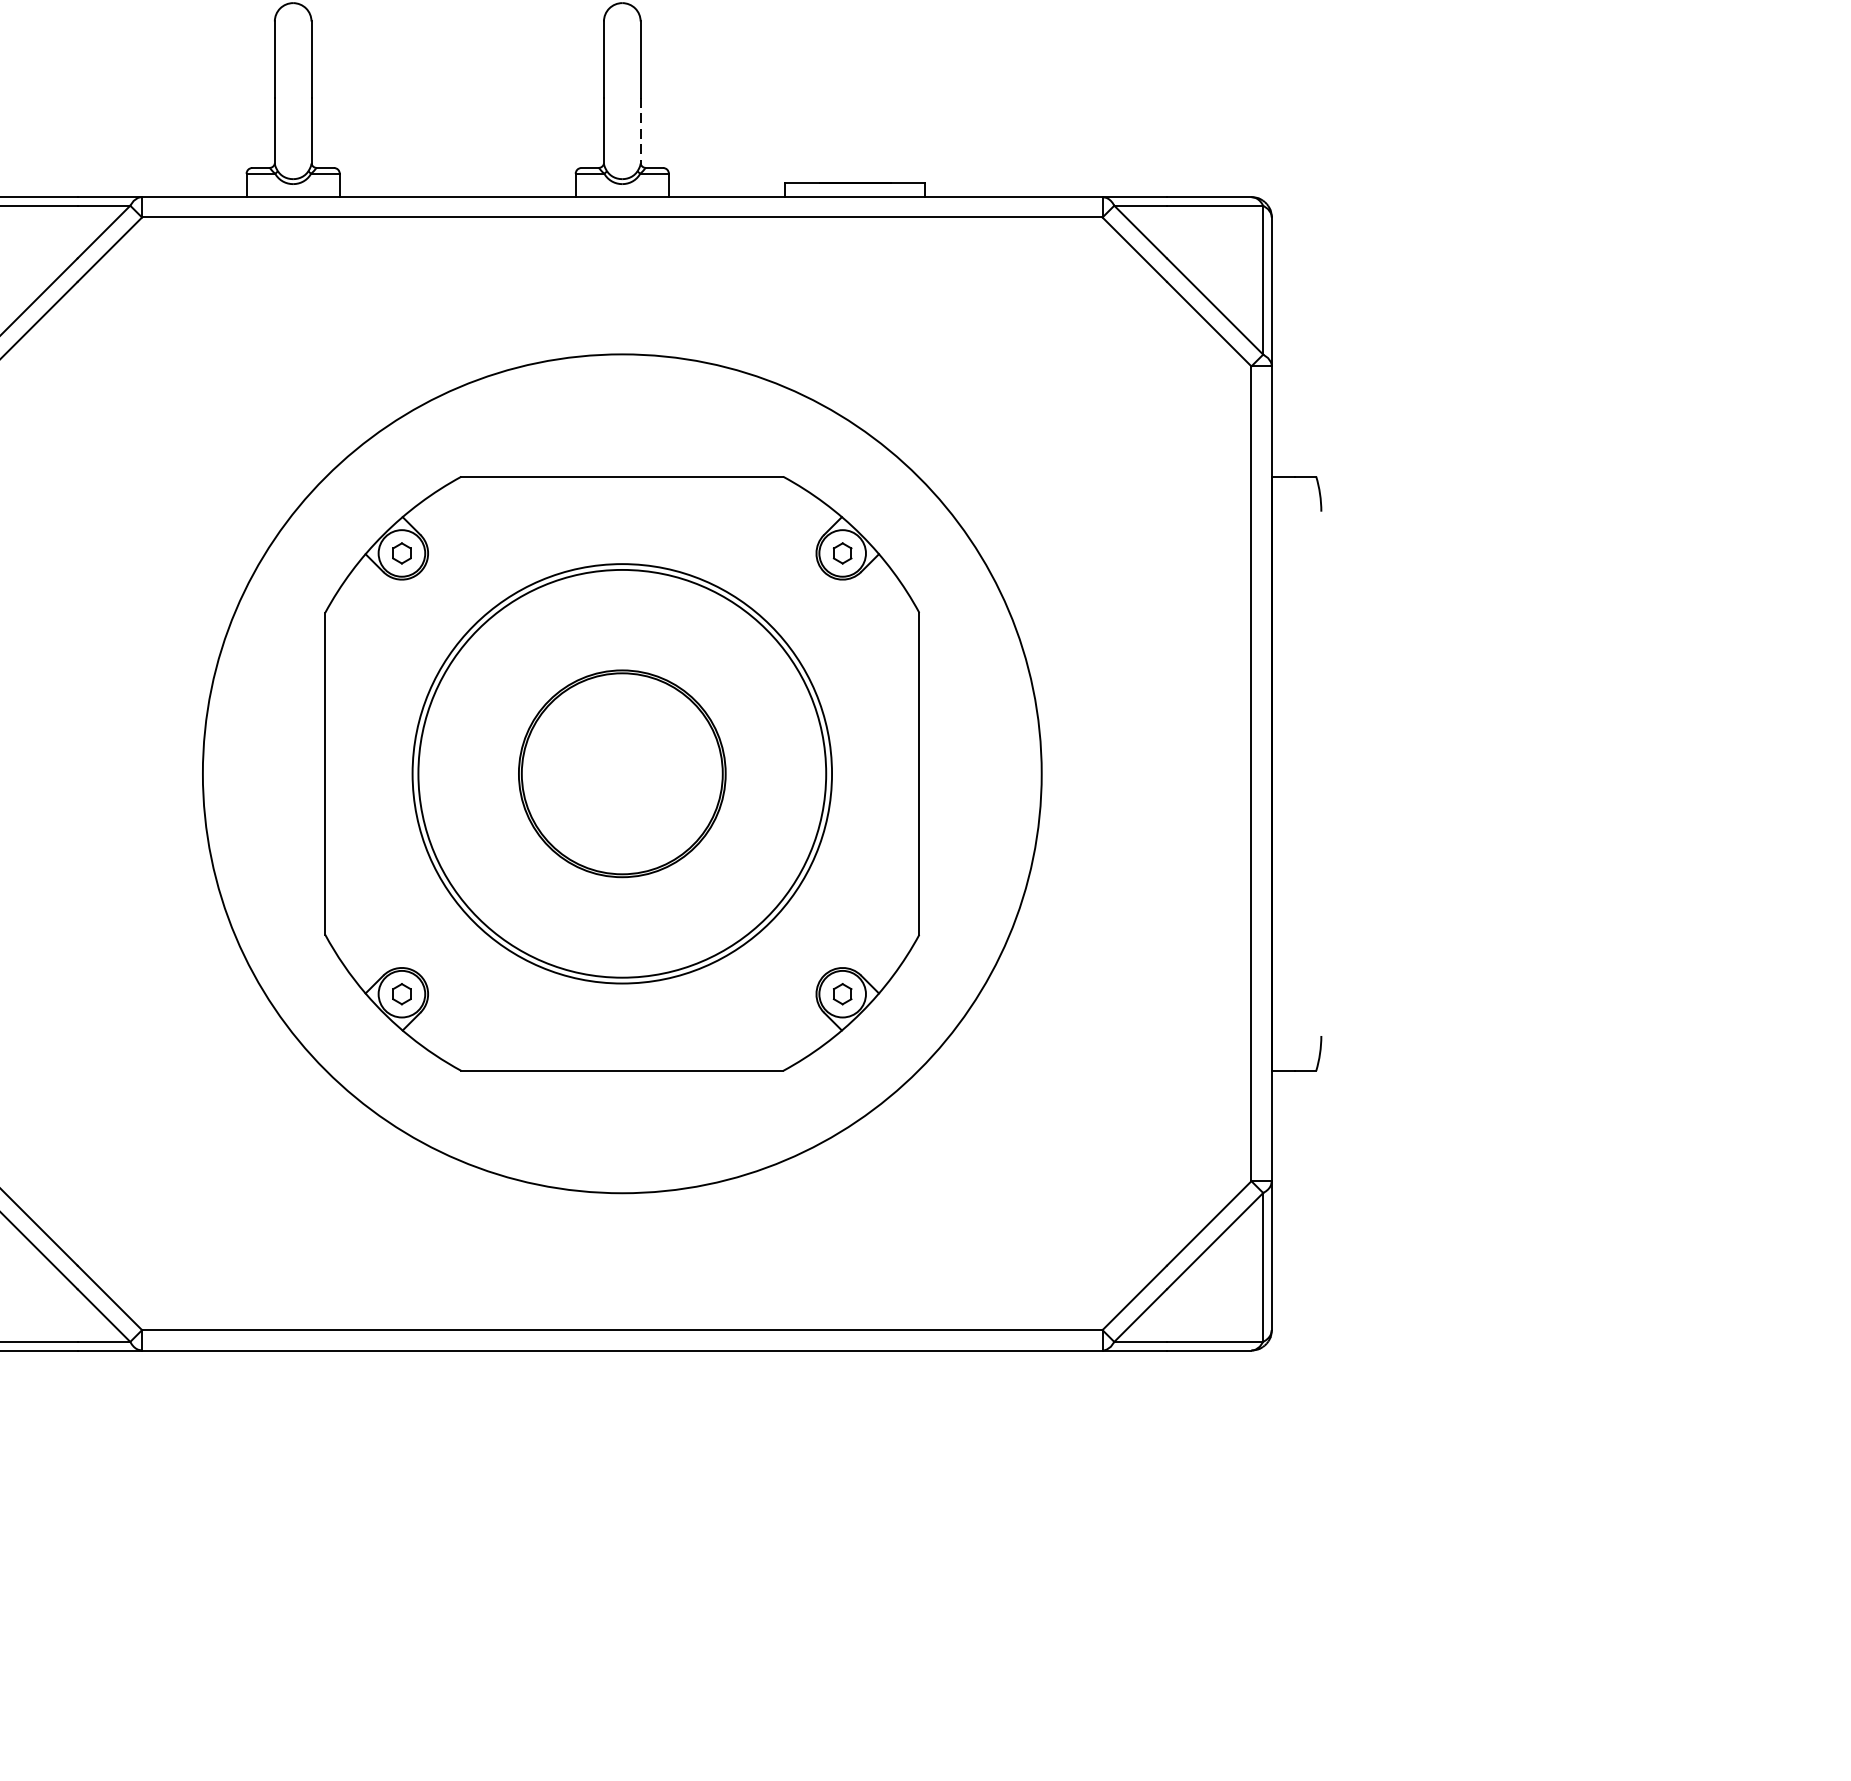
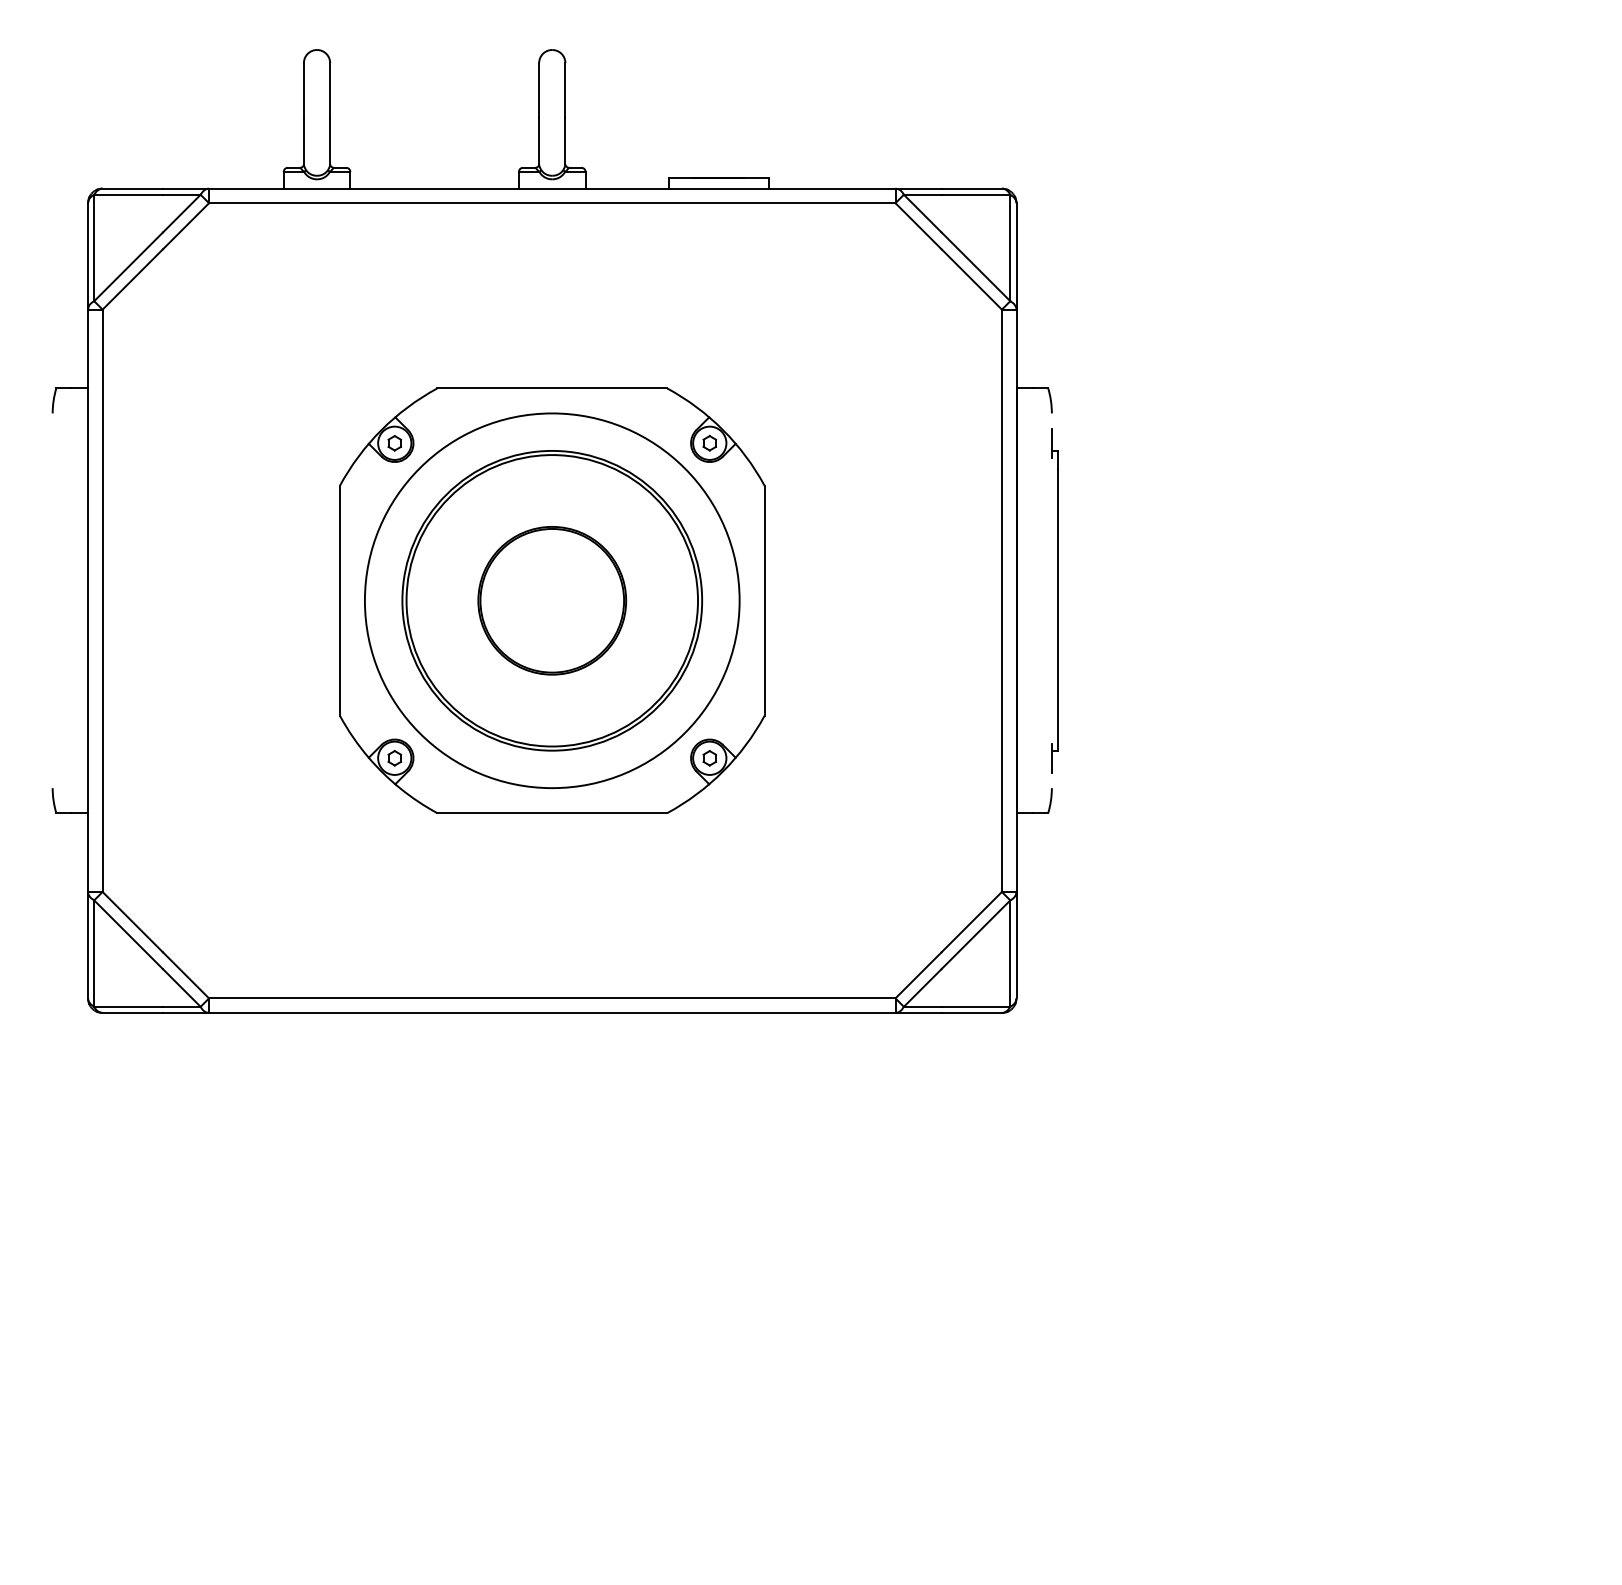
line: (640, 131) -> (565, 141), dashed -> solid
circle: (621, 773) -> (551, 600), size x0.62
part: (1325, 773) -> (1054, 600), added

